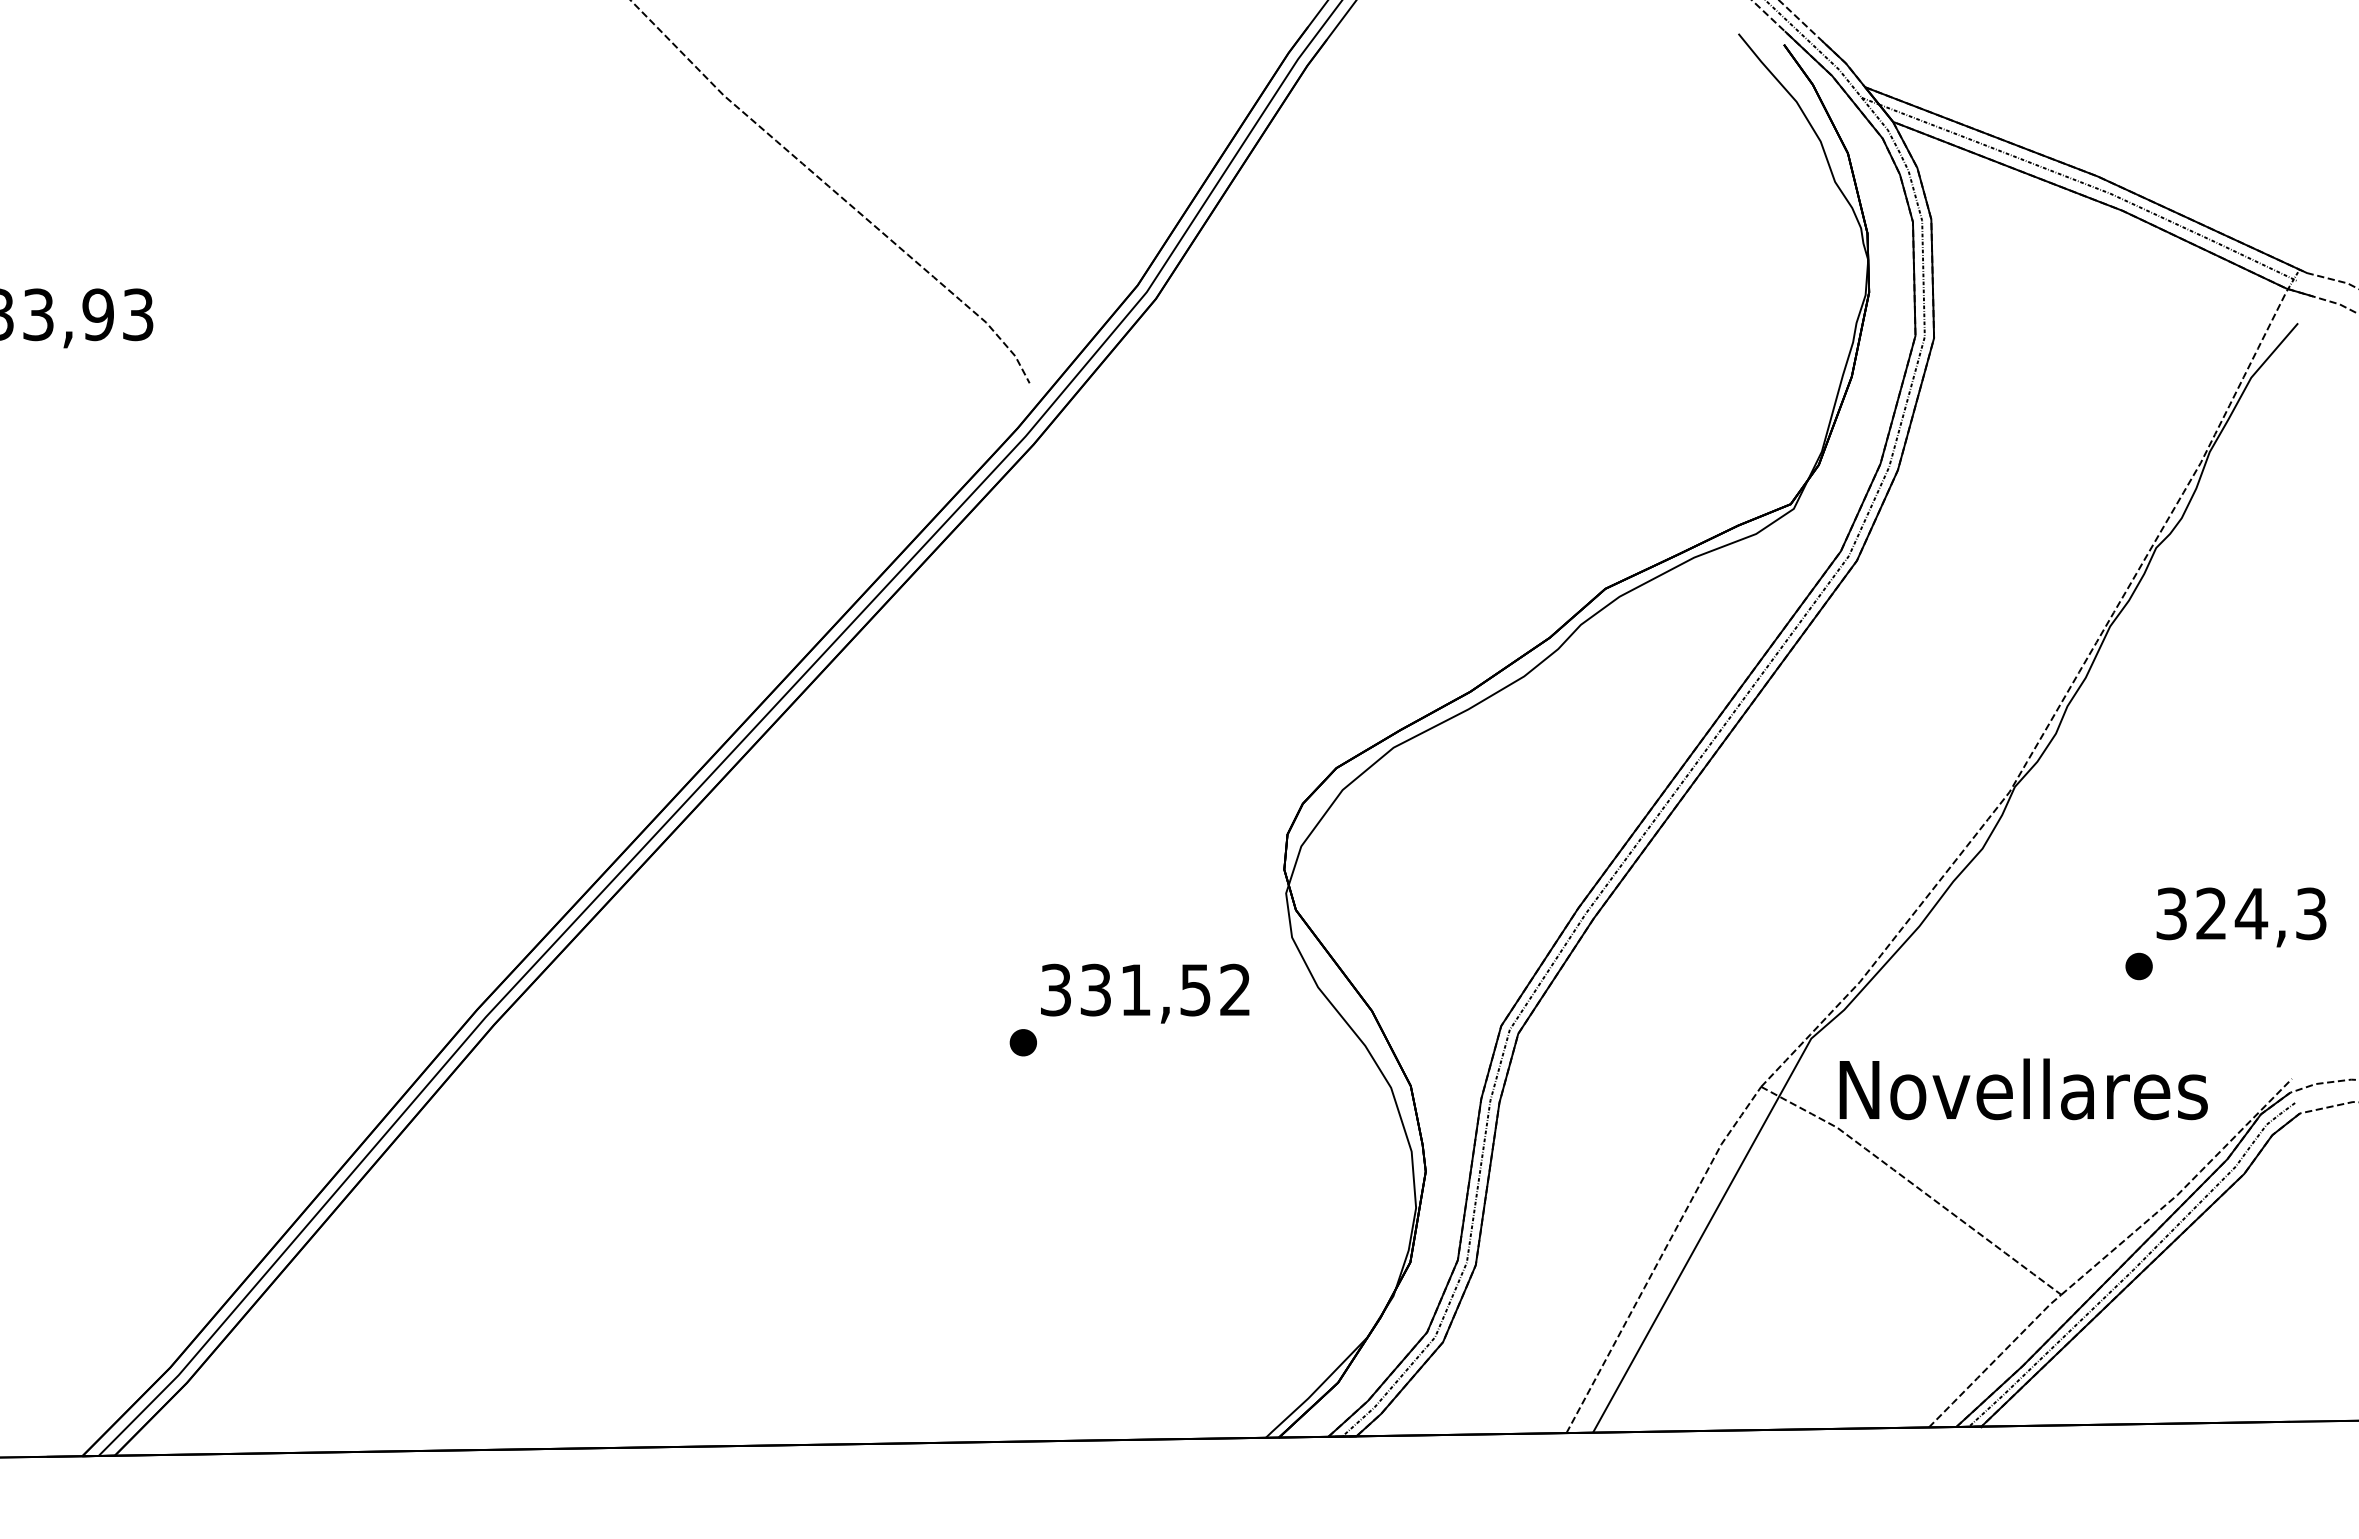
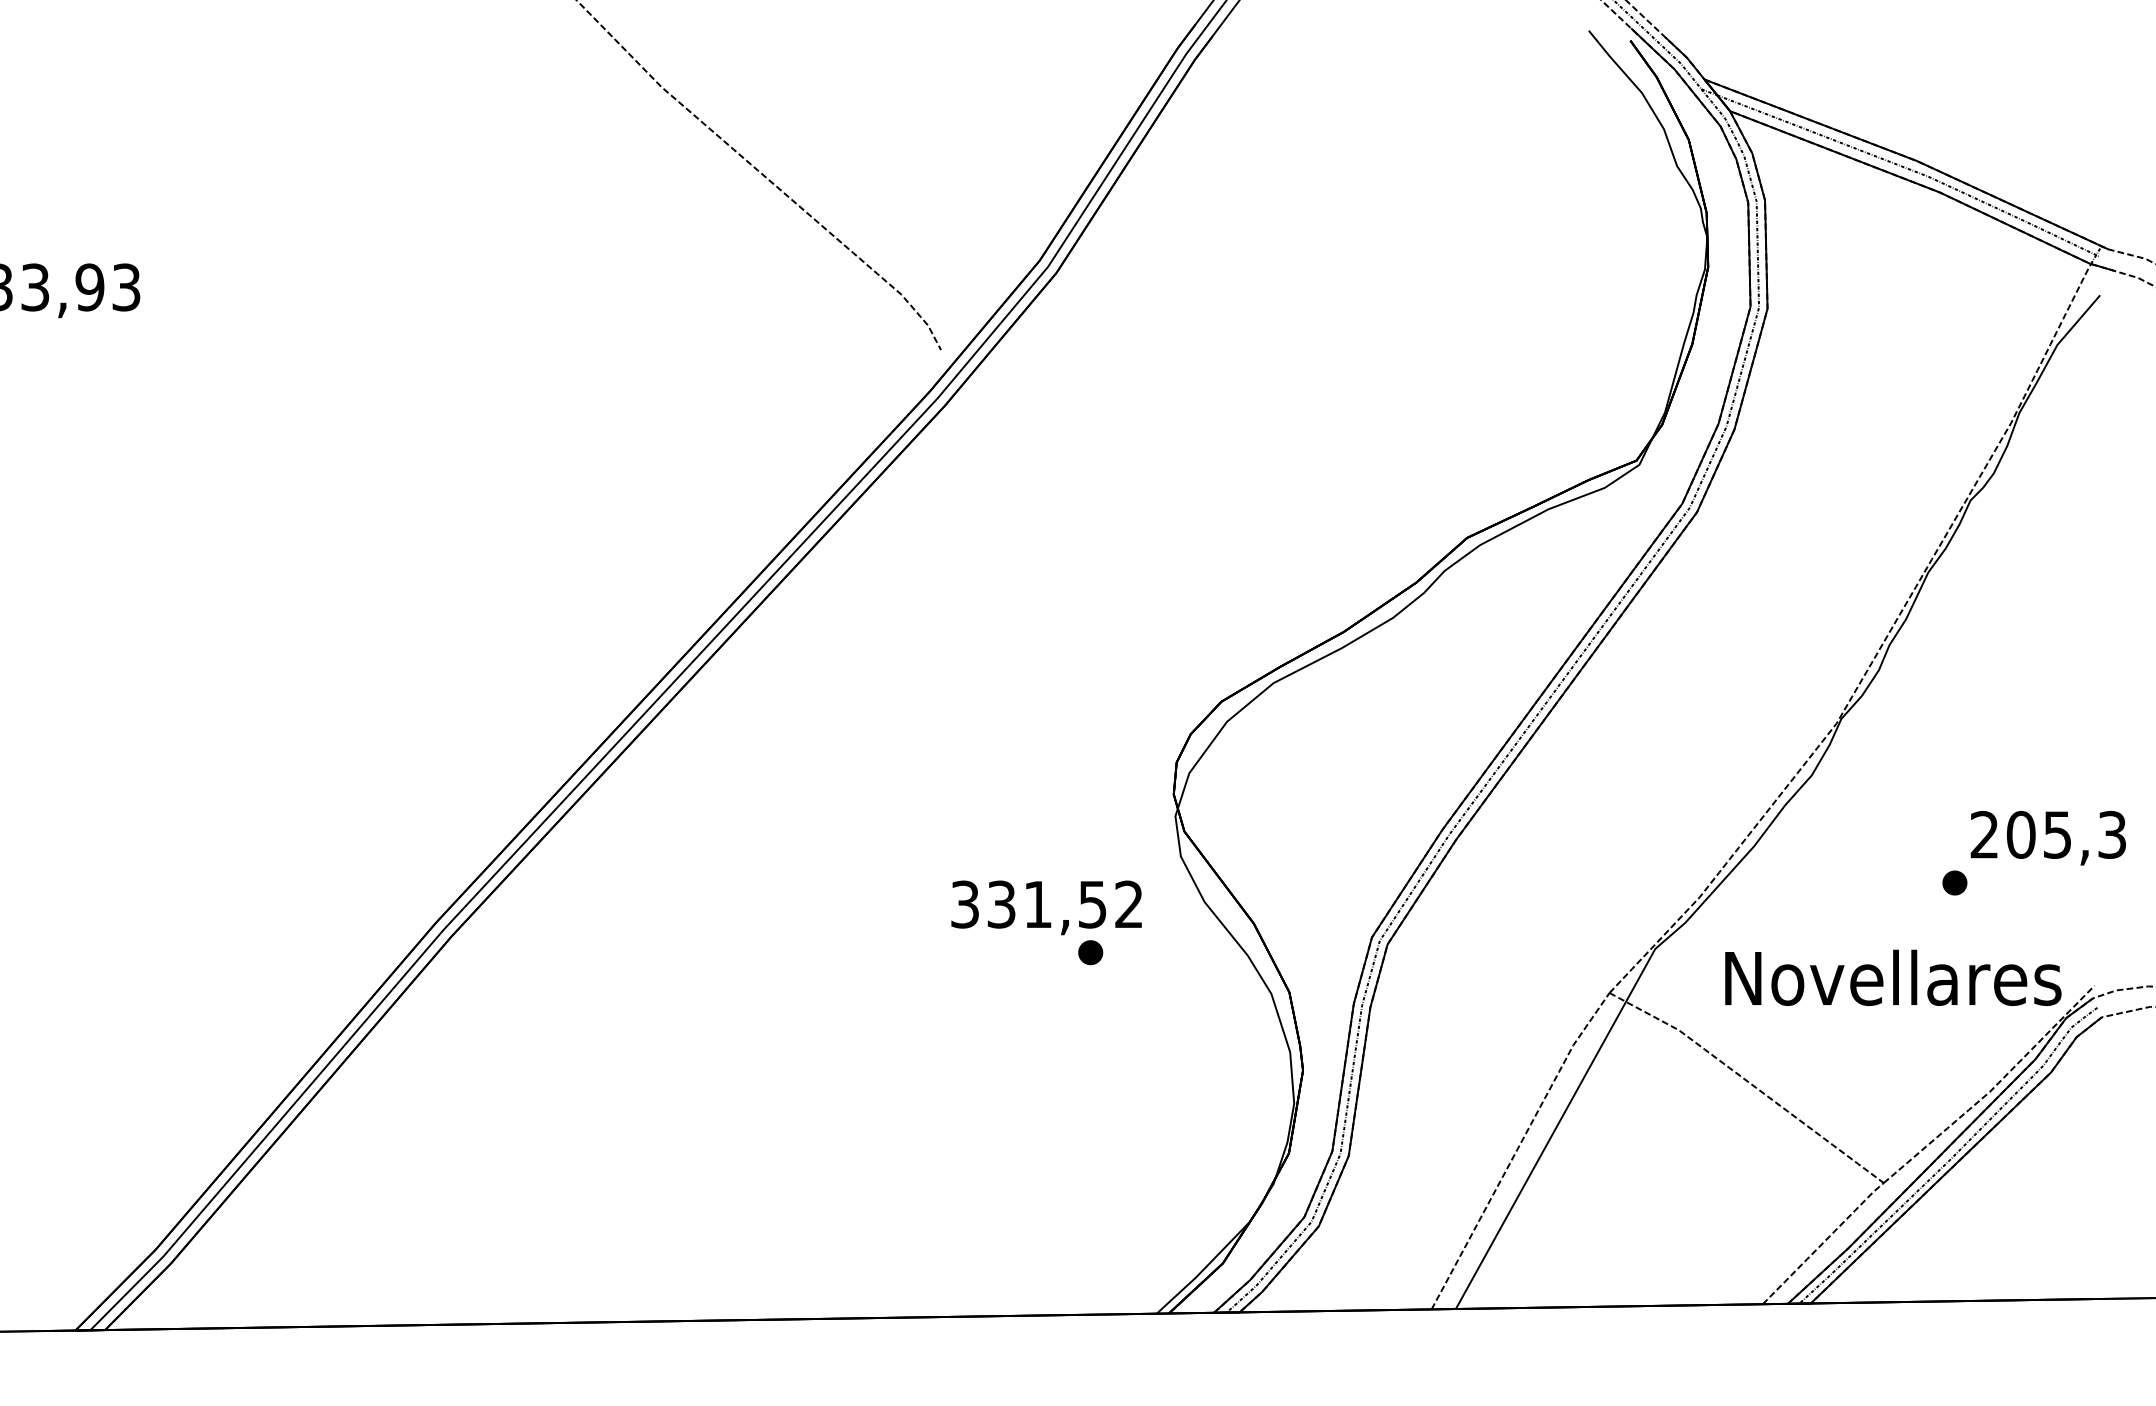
text: (2212, 913) -> (2021, 834), 324,3 -> 205,3
part: (1022, 1042) -> (1089, 952), moved
text: (2023, 1089) -> (1893, 978), moved

